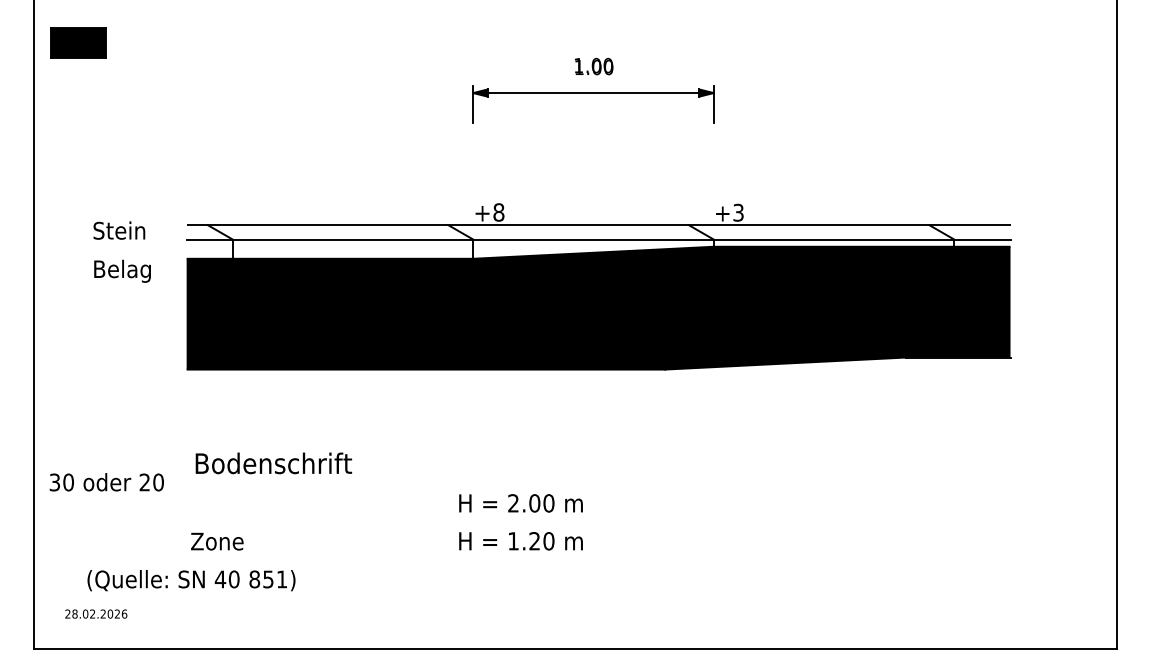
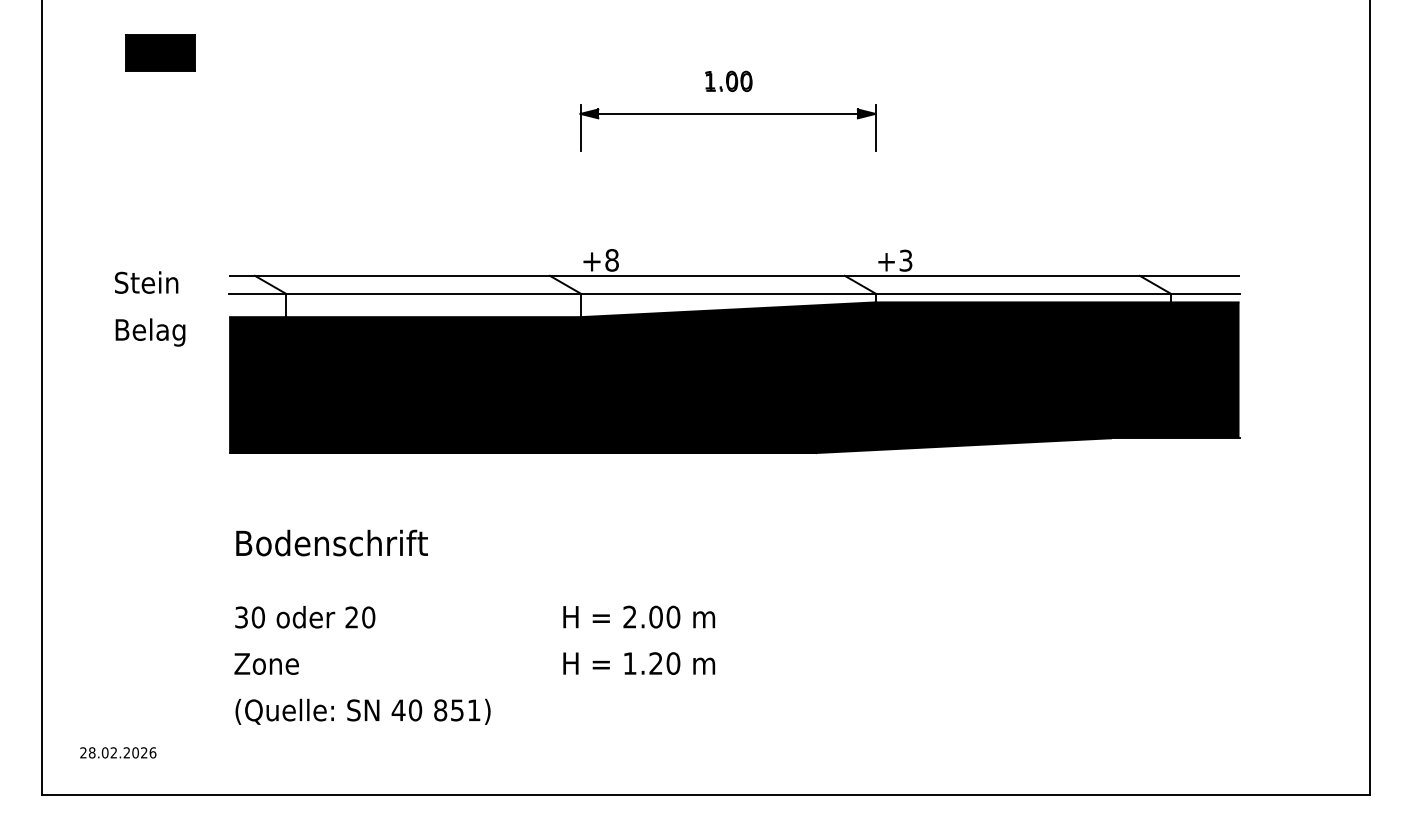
part: (78, 42) -> (160, 52), moved
text: (273, 462) -> (331, 542), moved
text: (107, 482) -> (305, 617), moved
text: (191, 580) -> (362, 711), moved

